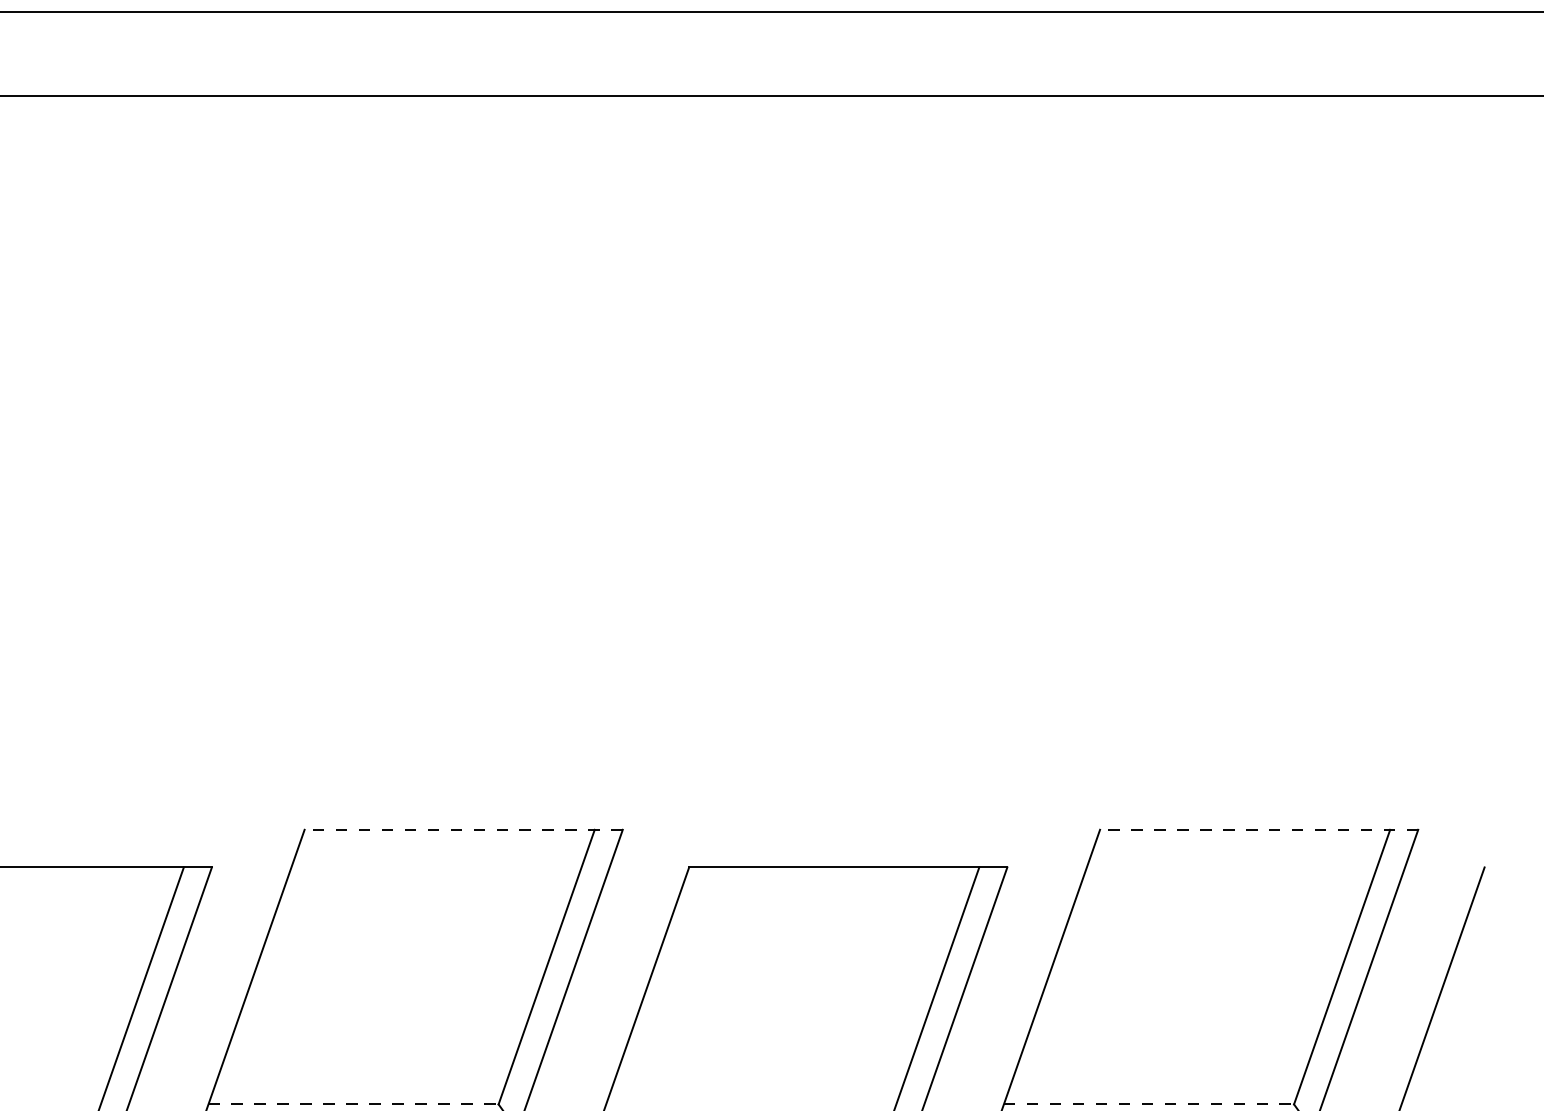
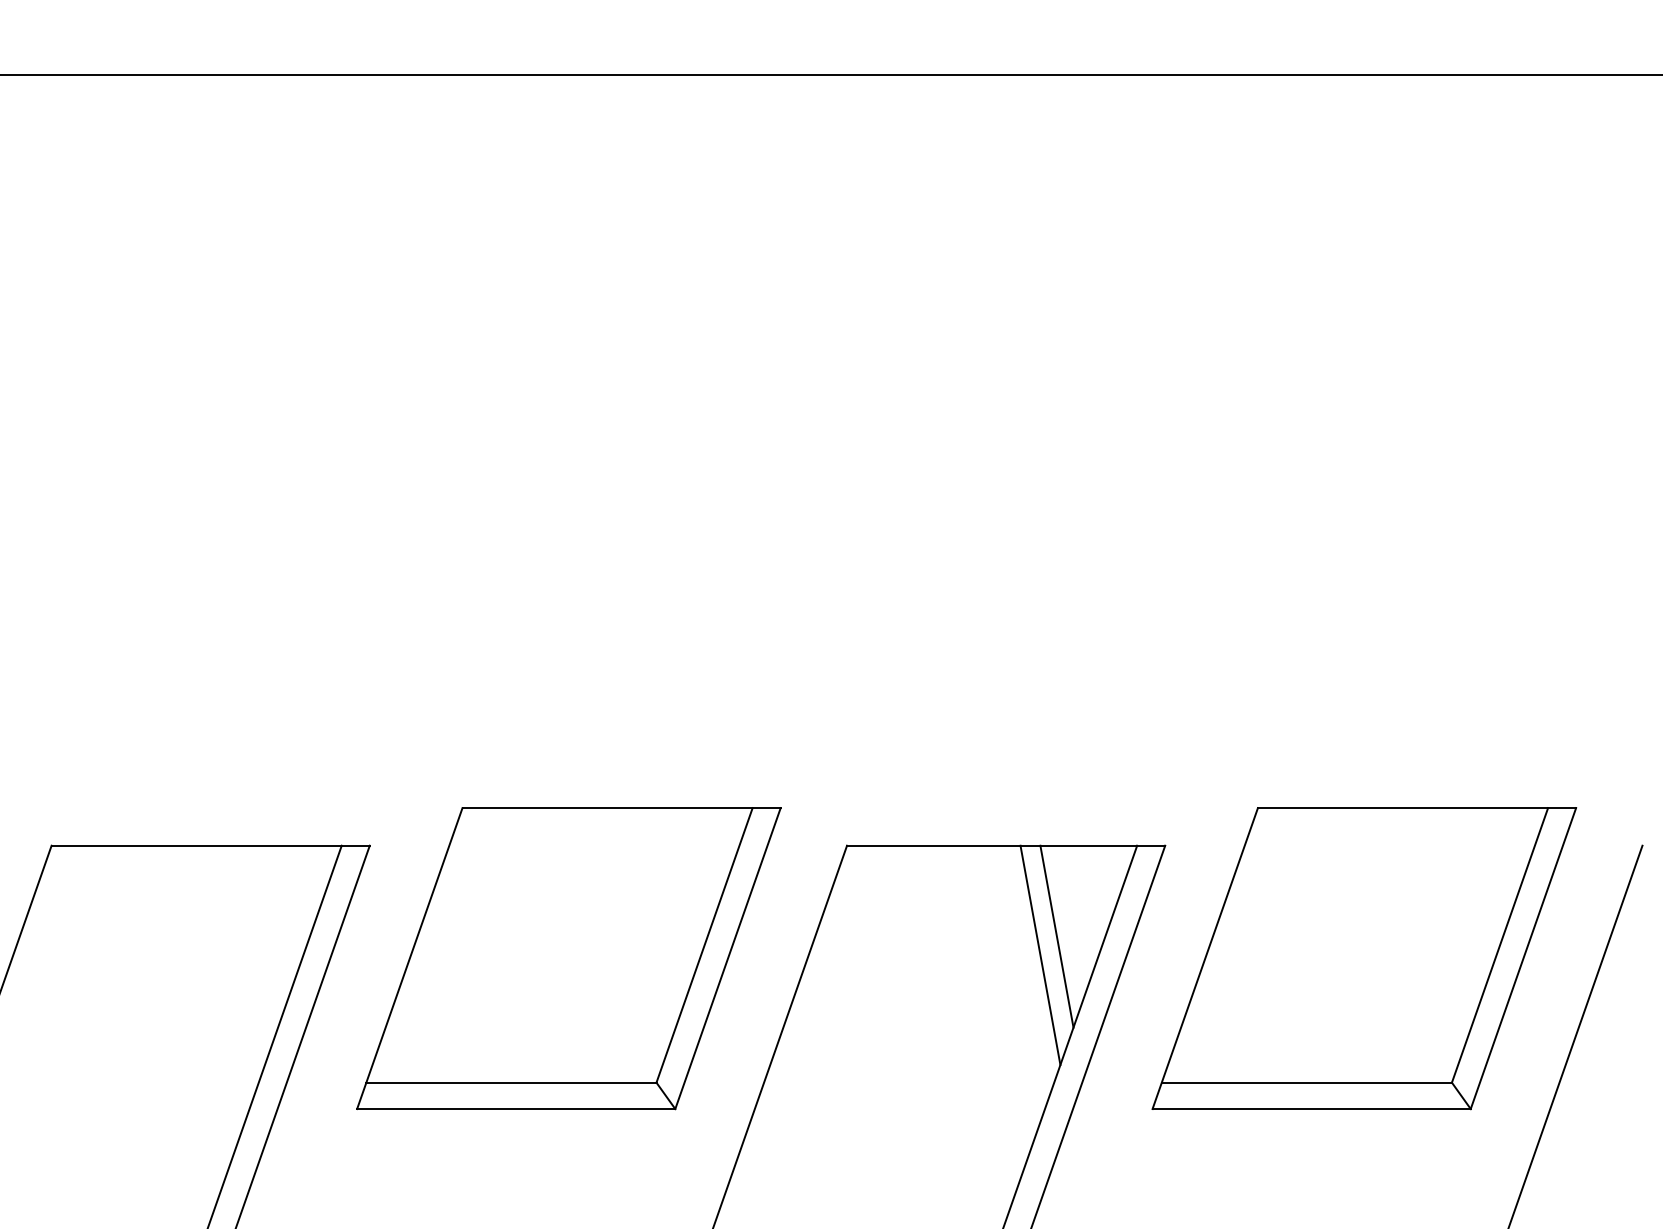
line: (463, 830) -> (621, 808), dashed -> solid
line: (1258, 830) -> (1416, 808), dashed -> solid
line: (898, 958) -> (1056, 936), added
line: (882, 977) -> (1040, 955), added
line: (353, 1104) -> (511, 1082), dashed -> solid
line: (1149, 1104) -> (1307, 1082), dashed -> solid

